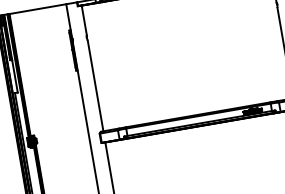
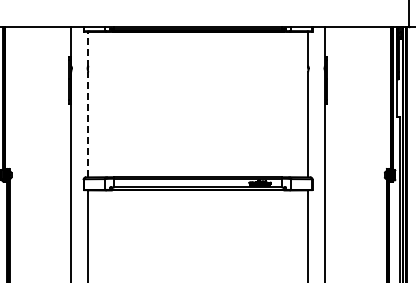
line: (84, 20) -> (88, 48), solid -> dashed
line: (95, 85) -> (88, 124), solid -> dashed

